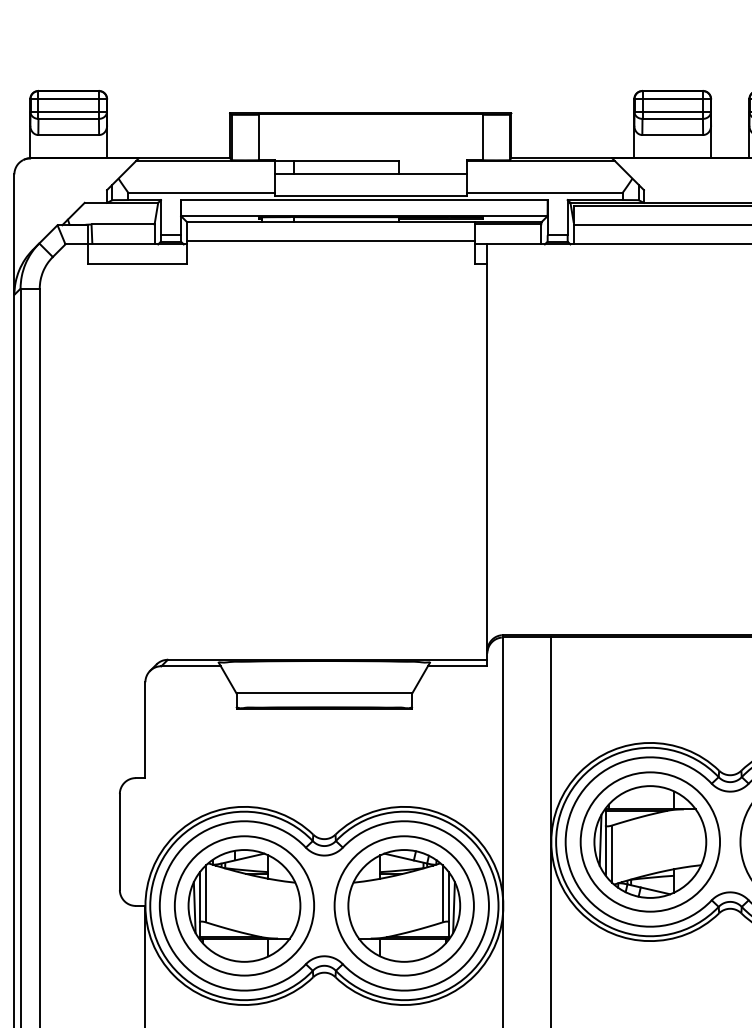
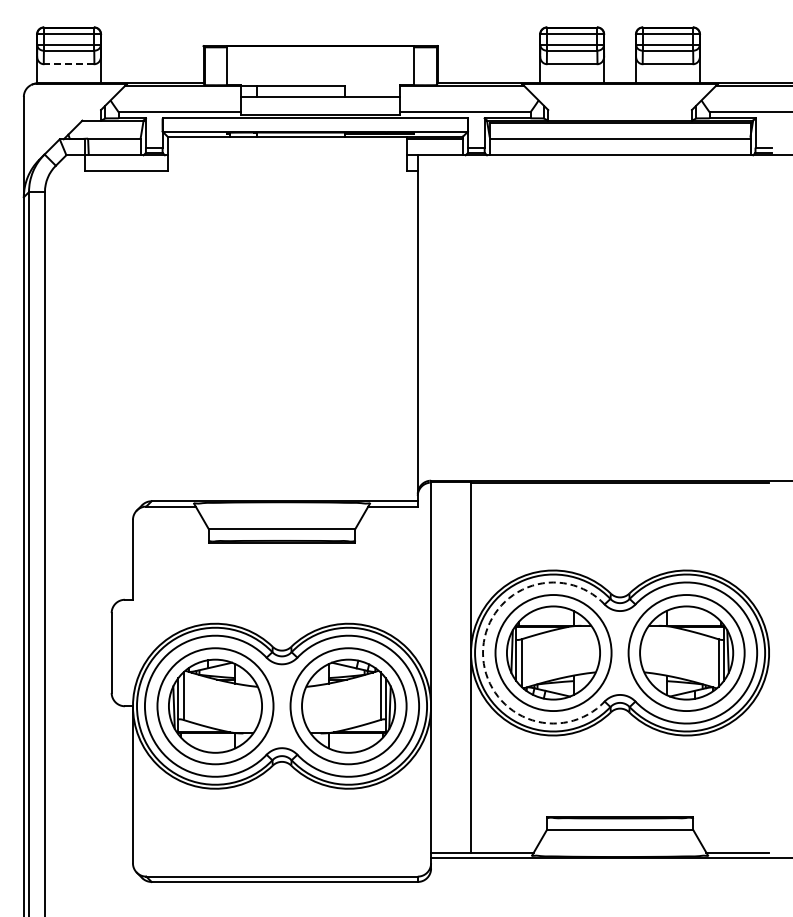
line: (68, 135) -> (68, 64), solid -> dashed
line: (330, 241) -> (287, 152), removed
arc: (566, 842) -> (483, 653), solid -> dashed

